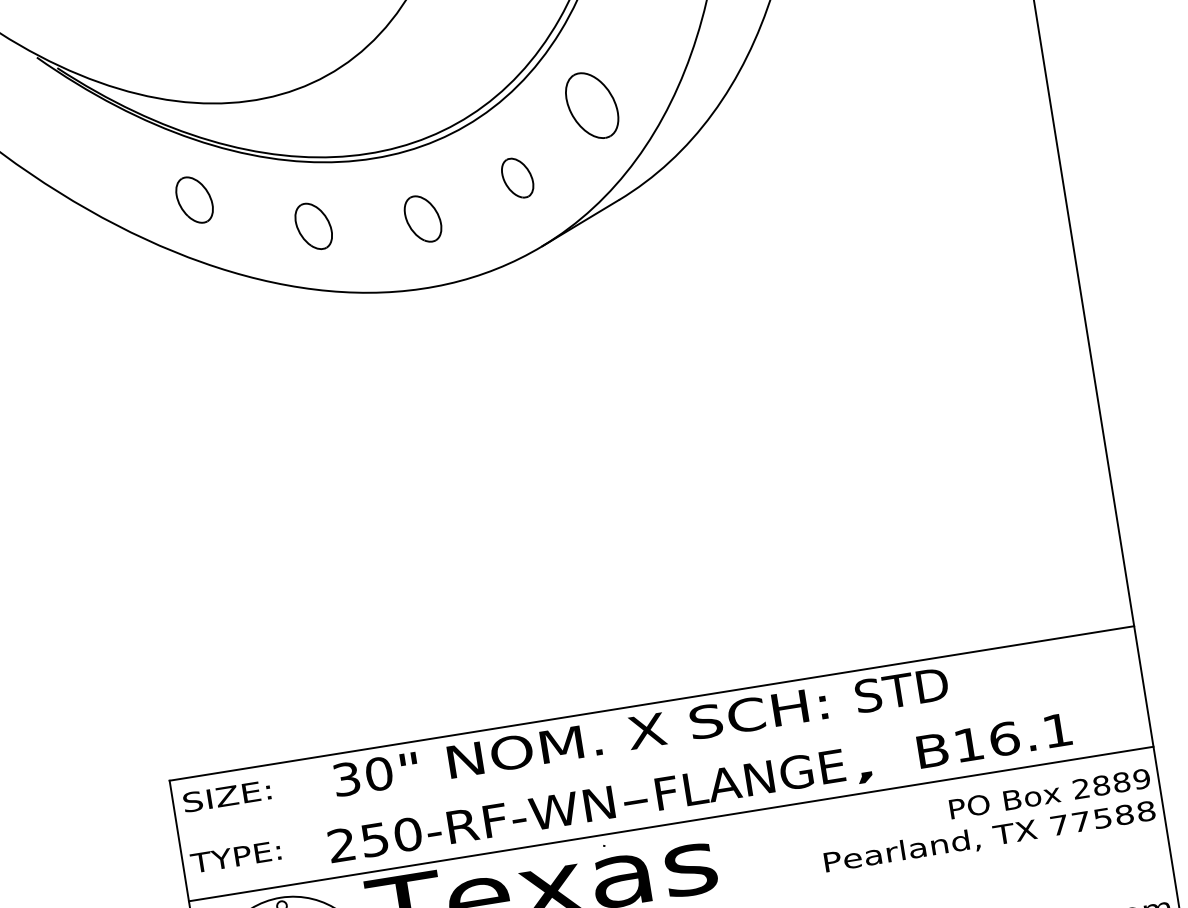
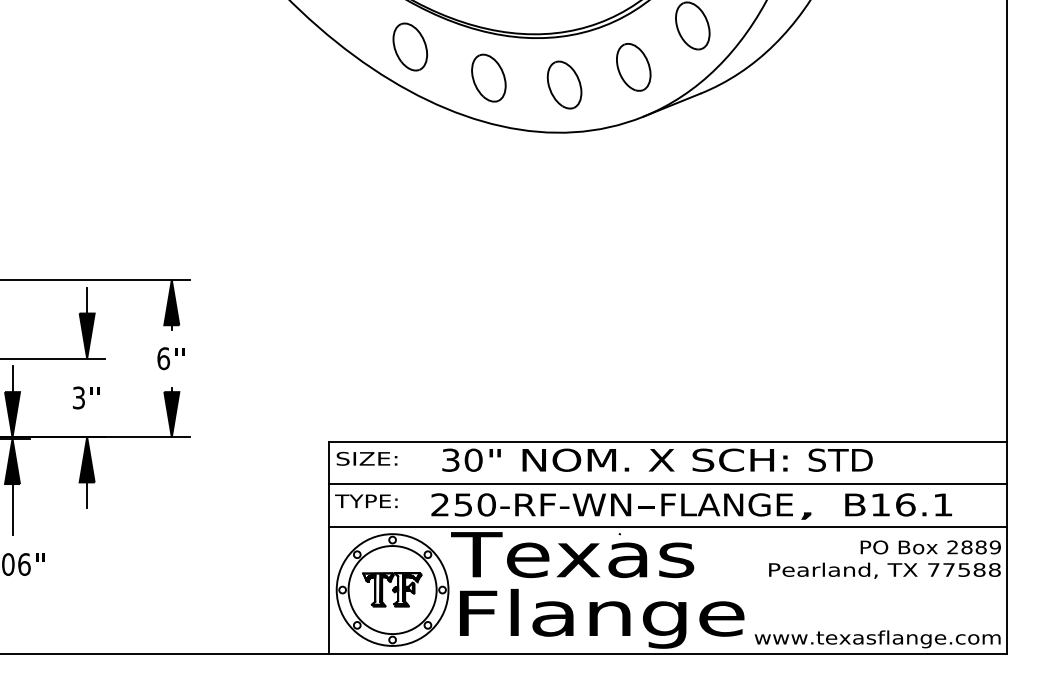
part: (517, 178) -> (633, 67), size x1.67
part: (193, 199) -> (409, 46), size x1.43
part: (422, 218) -> (564, 84), size x1.43
part: (313, 225) -> (488, 77), size x1.43
line: (660, 764) -> (667, 484), added

